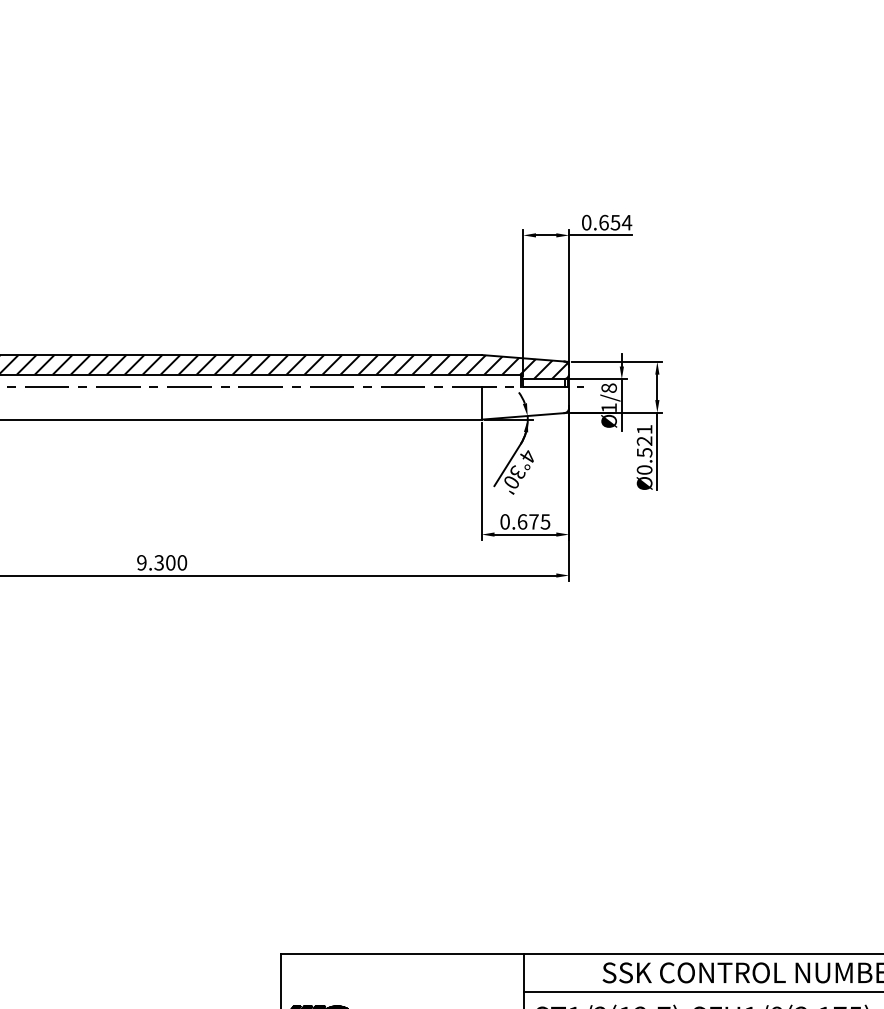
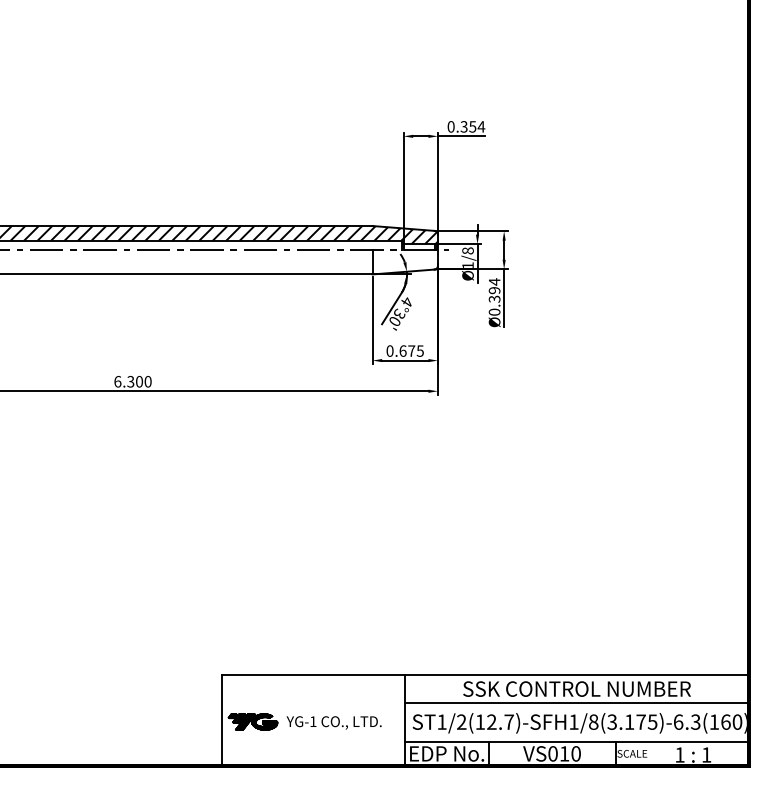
text: (603, 222) -> (463, 126), 0.654 -> 0.354
text: (644, 441) -> (494, 290), Ø0.521 -> Ø0.394
text: (141, 562) -> (117, 381), 9.300 -> 6.300

